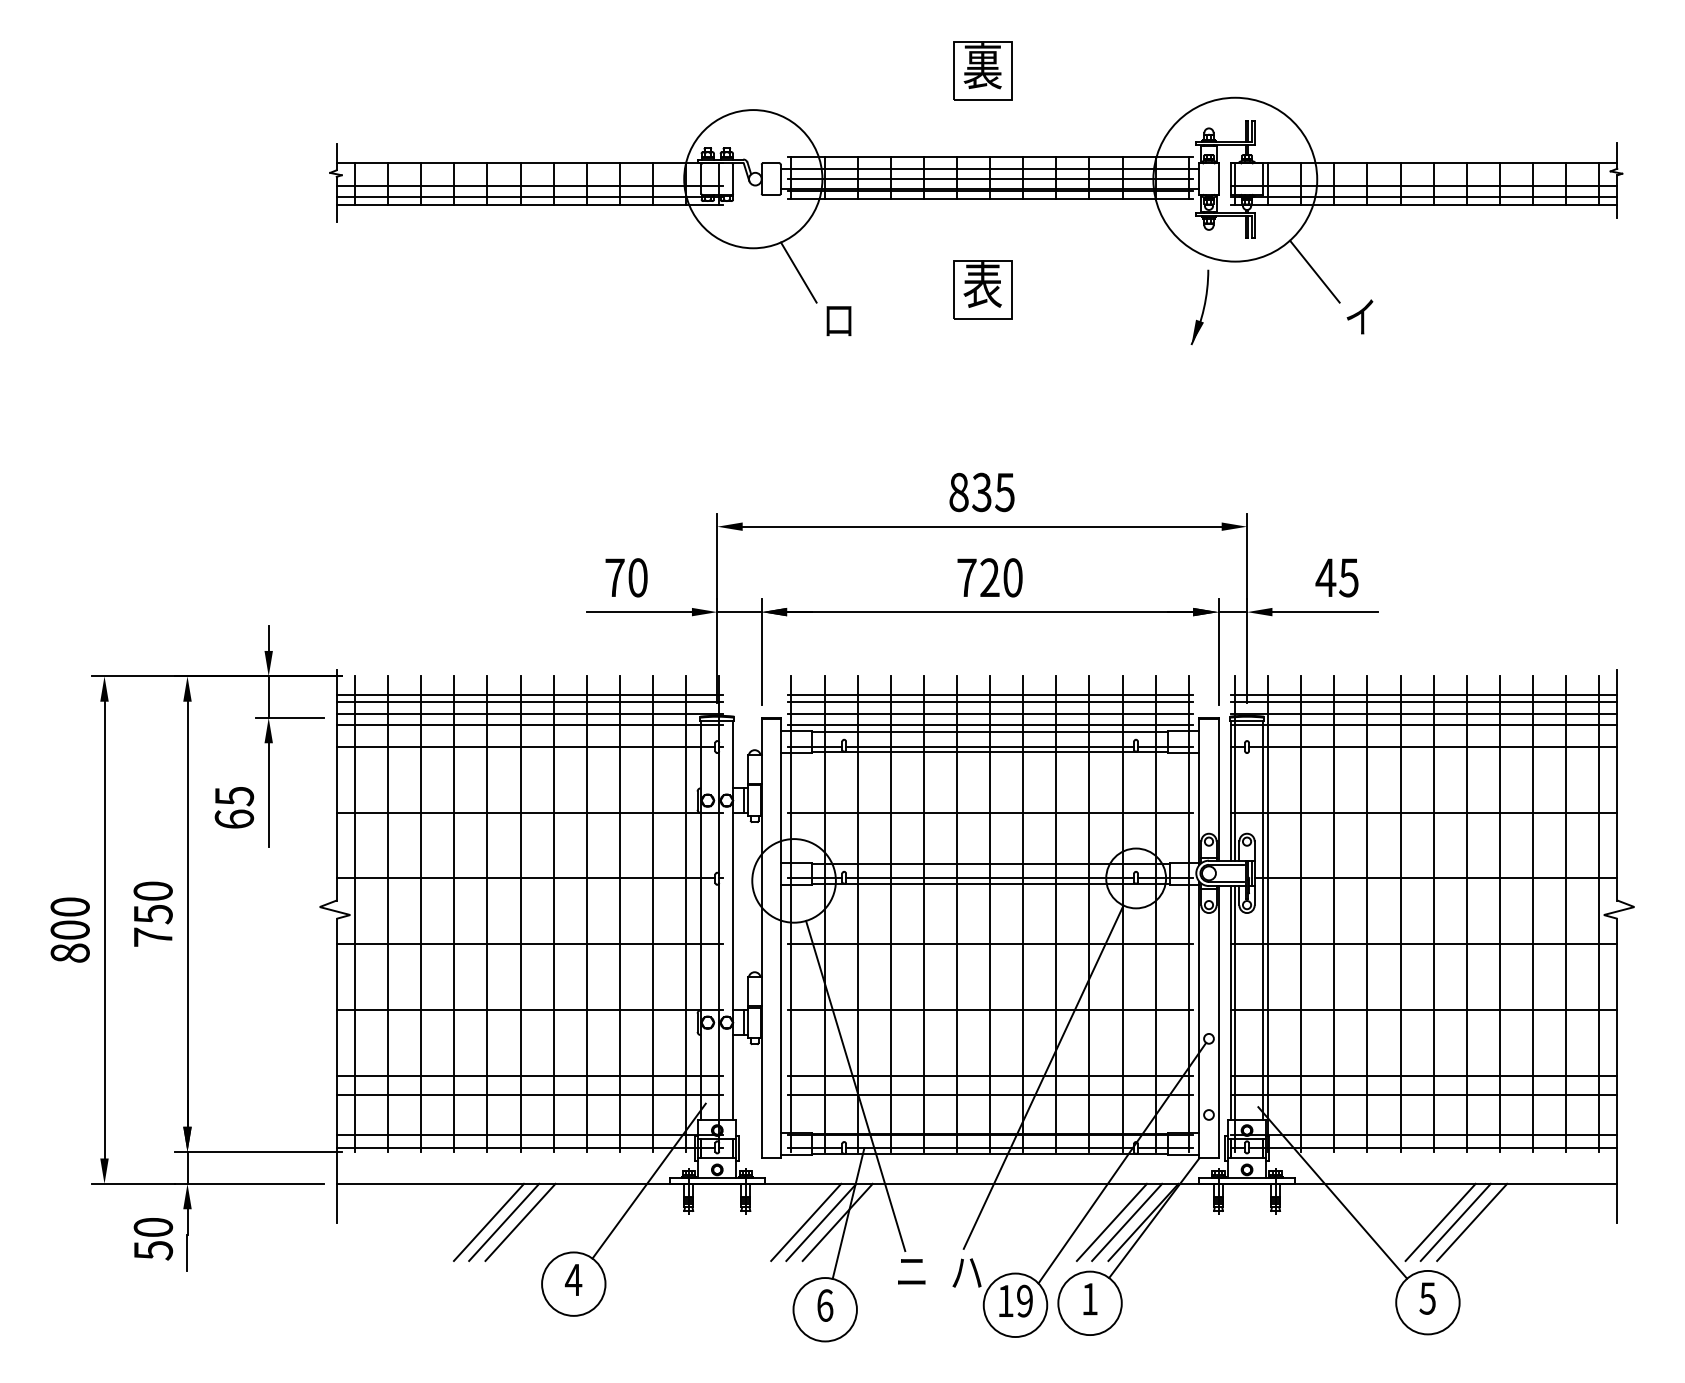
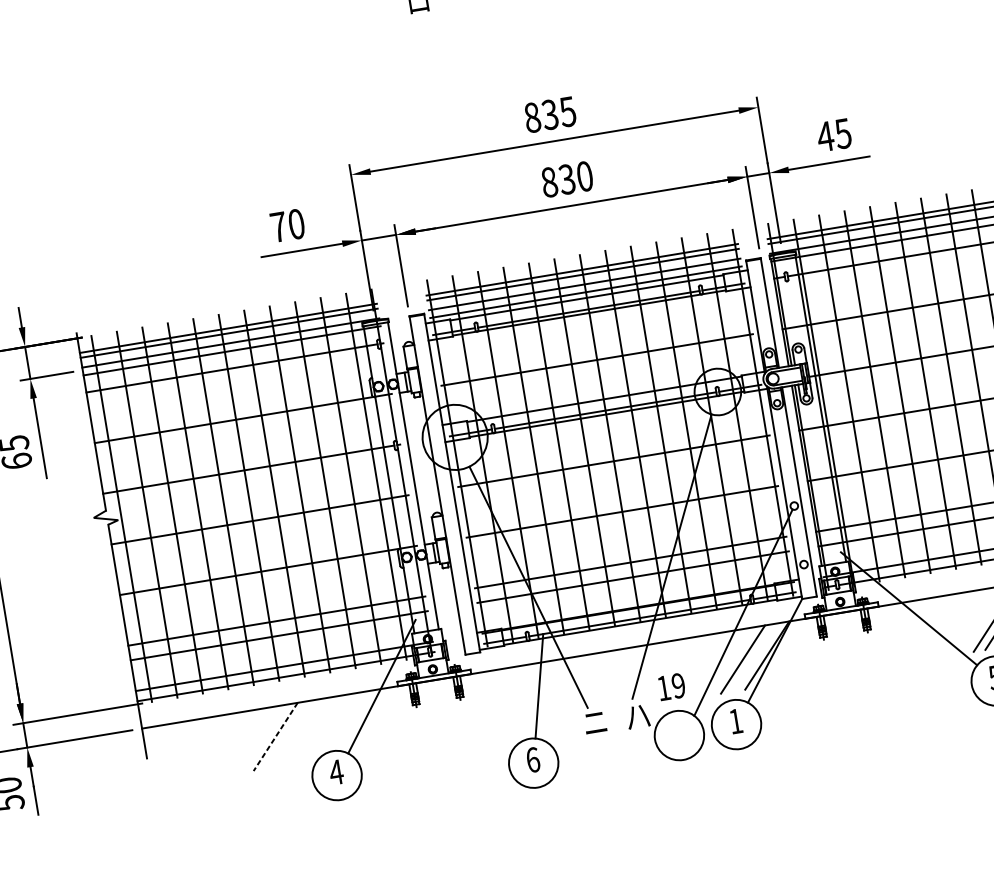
text: (978, 577) -> (558, 180), 720 -> 830
line: (488, 1221) -> (263, 738), removed
line: (520, 1221) -> (288, 734), removed
line: (806, 1221) -> (508, 697), removed
line: (821, 1221) -> (519, 695), removed
line: (837, 1221) -> (531, 693), removed
line: (1127, 1221) -> (754, 656), removed
line: (503, 1222) -> (275, 737), solid -> dashed
text: (1015, 1300) -> (671, 686), moved

